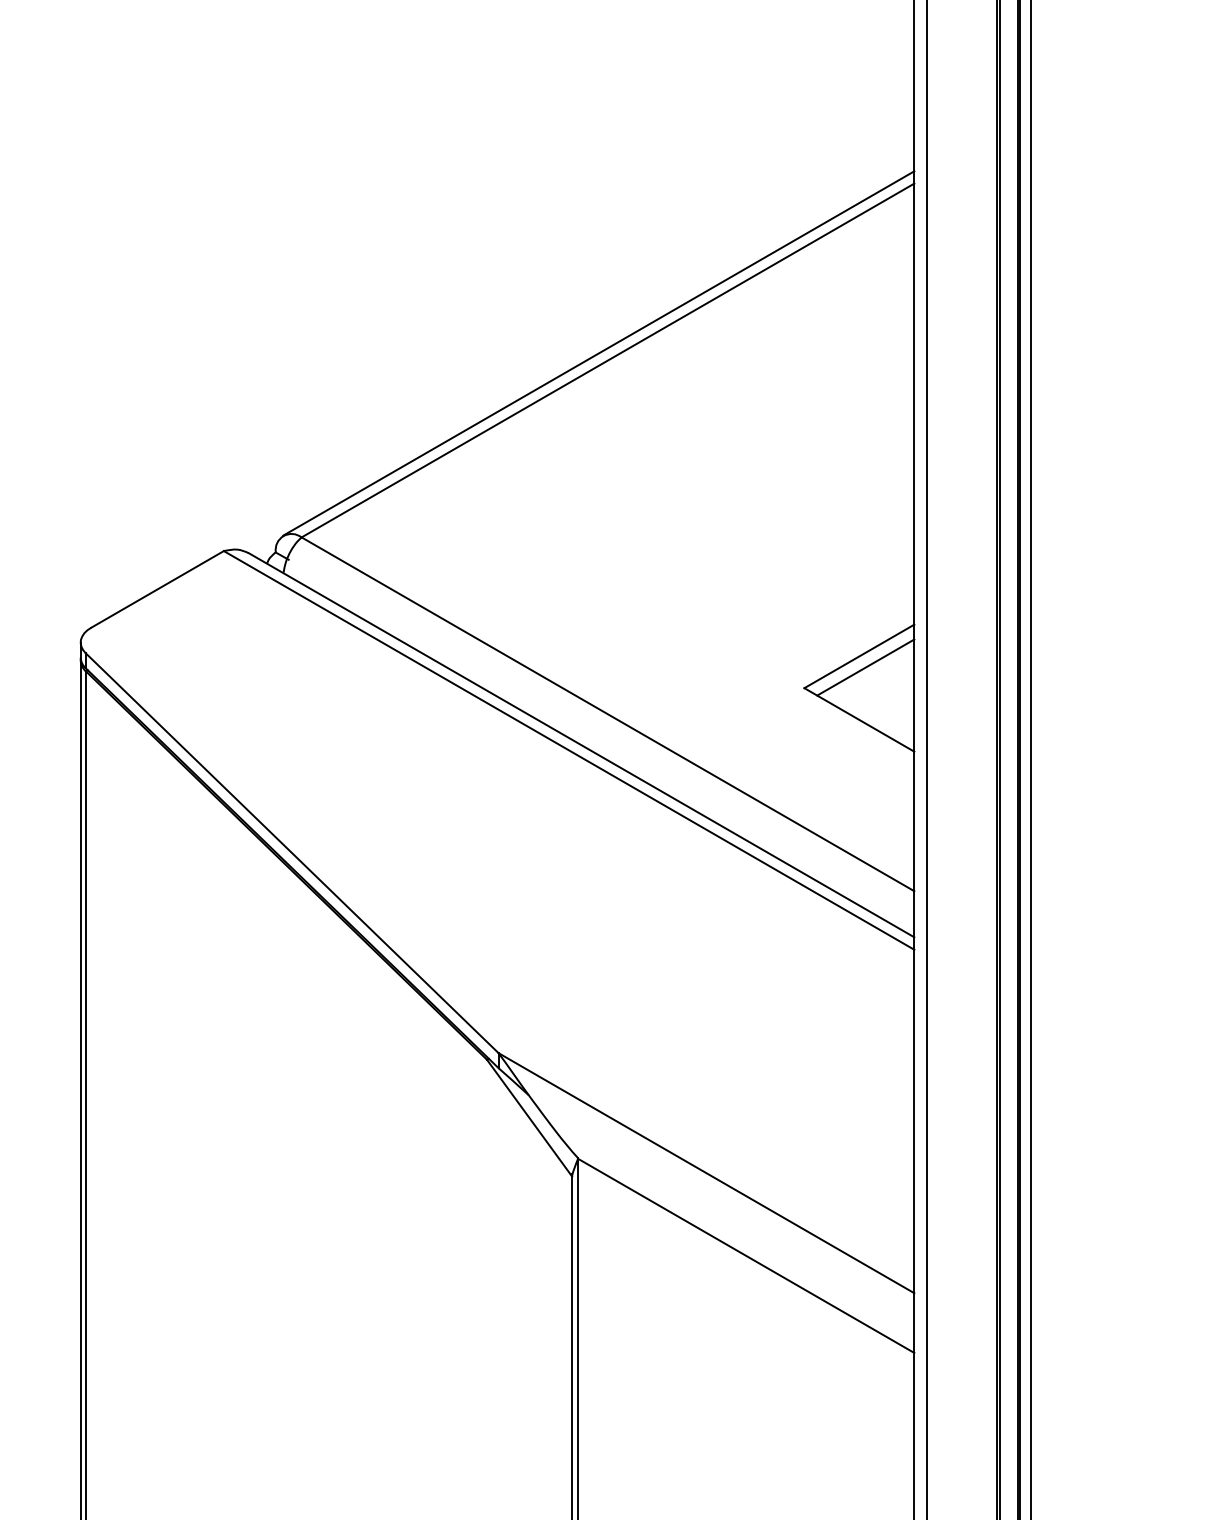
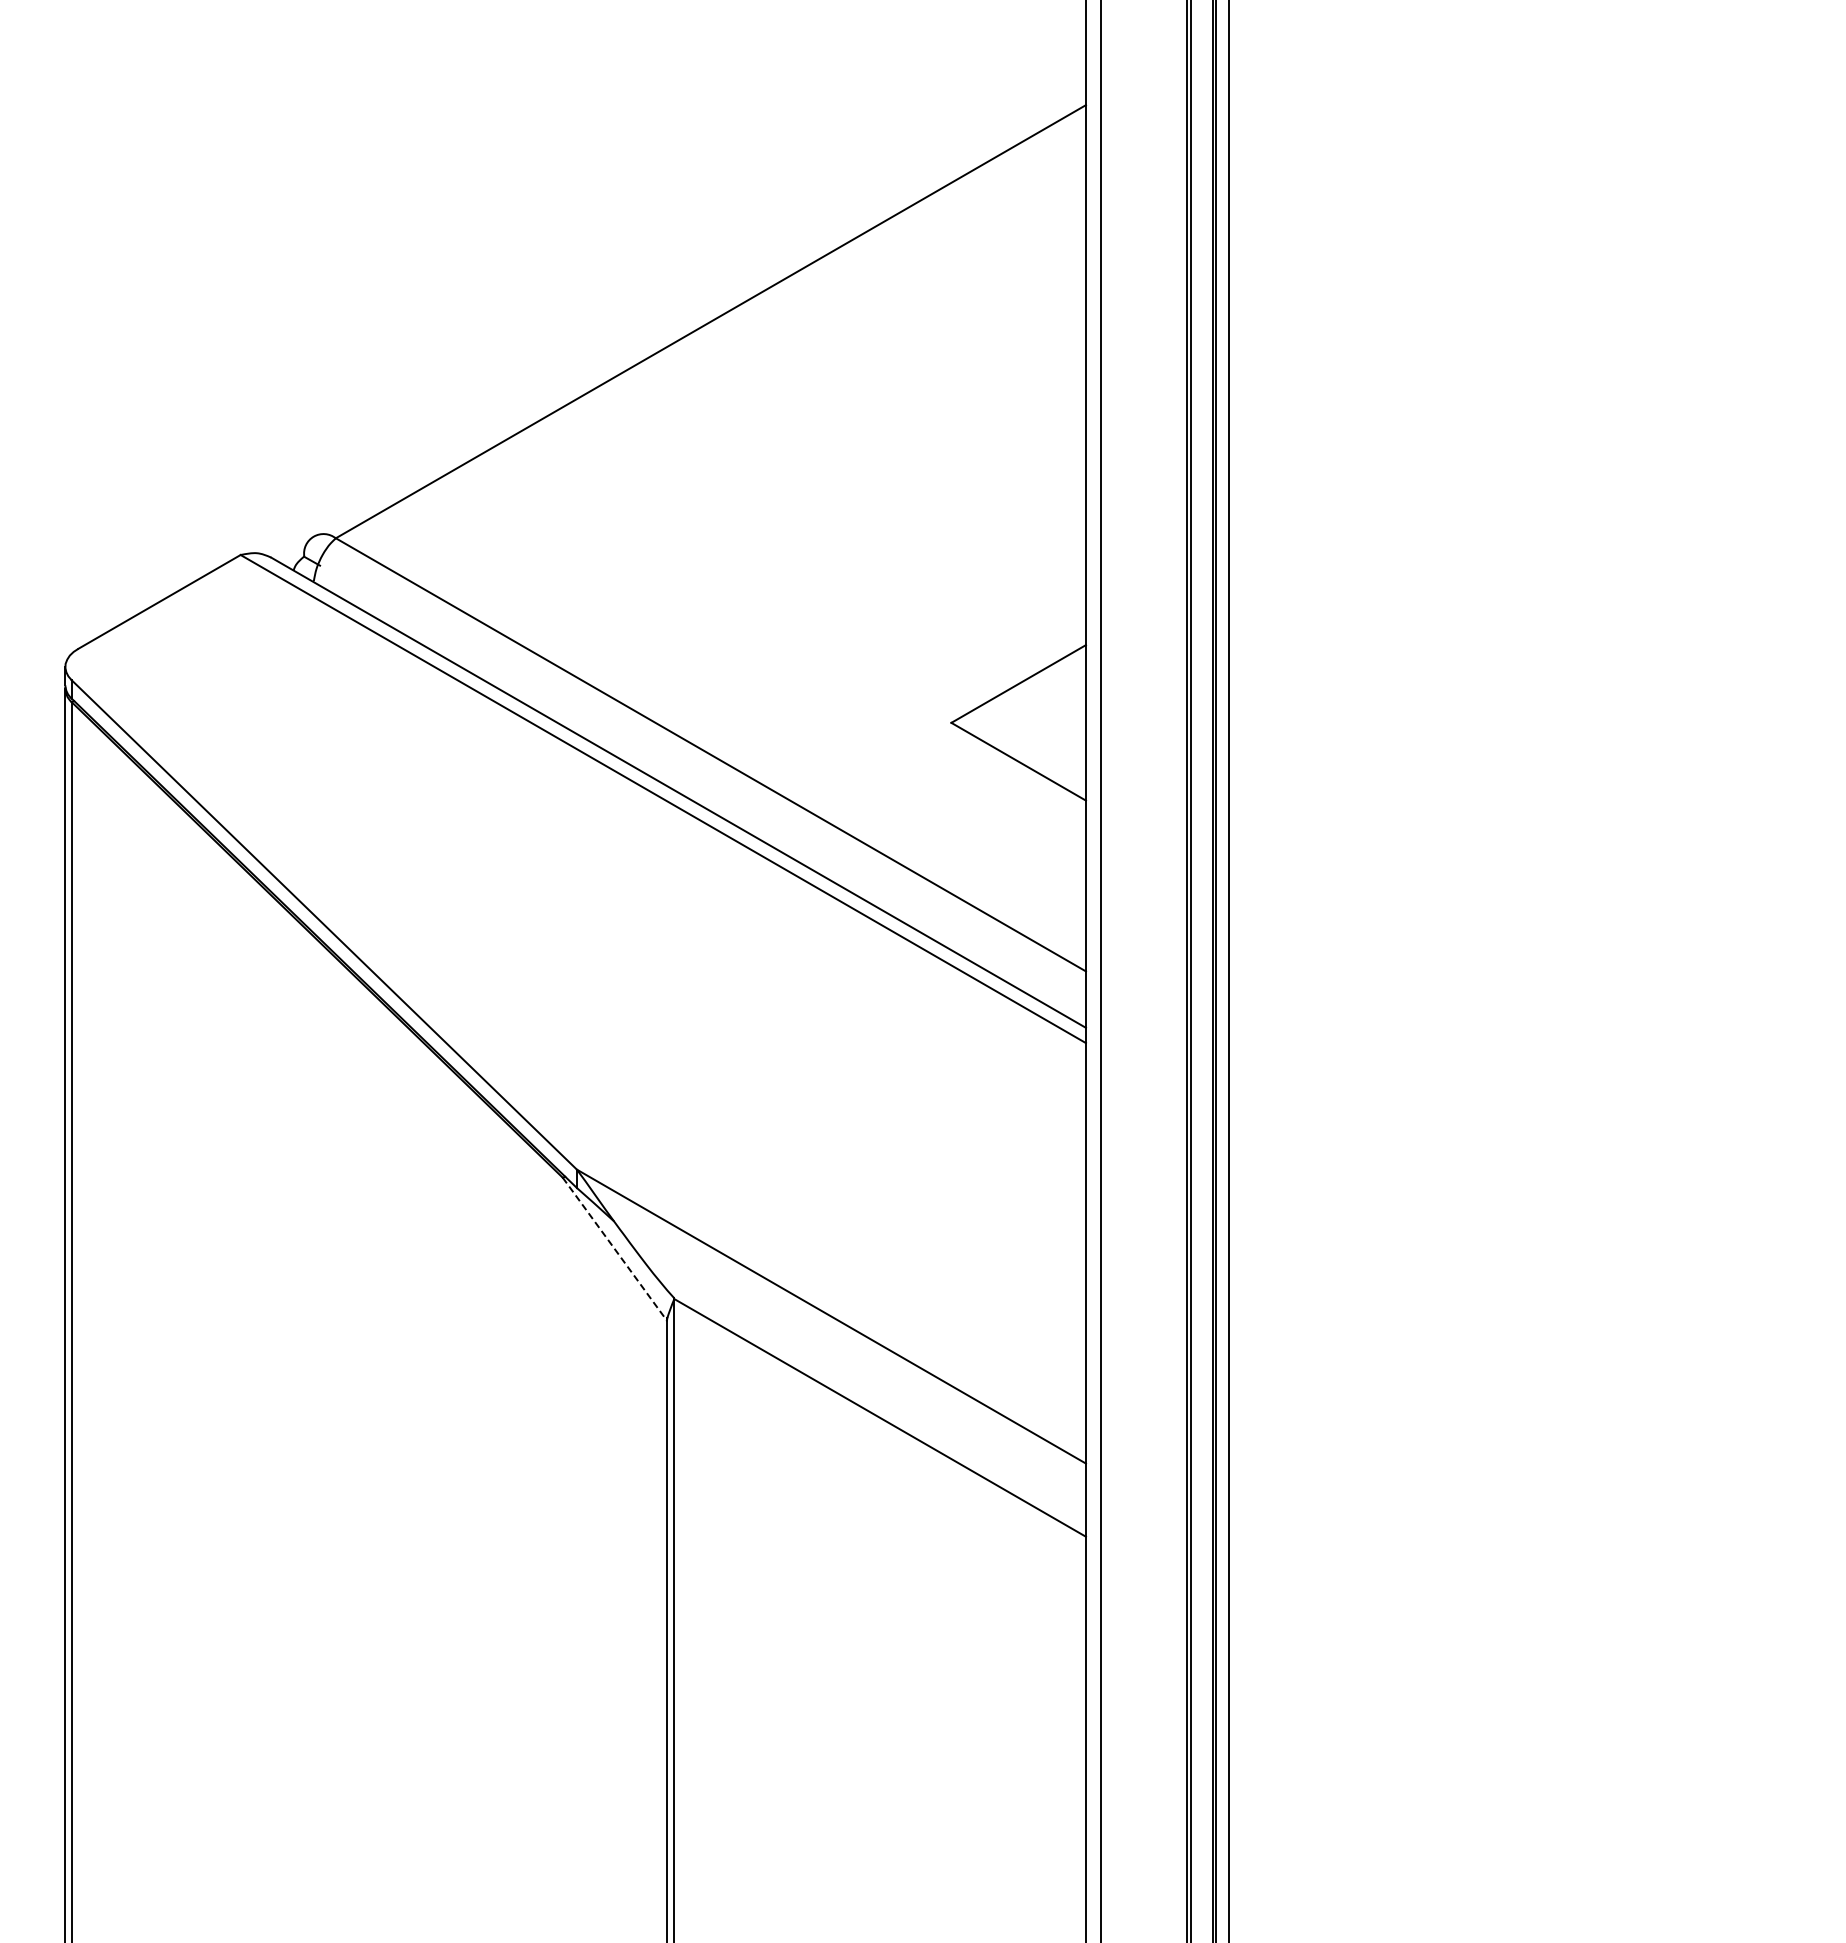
line: (598, 353) -> (699, 313), removed
line: (865, 667) -> (1026, 697), removed
line: (530, 1118) -> (615, 1249), solid -> dashed

